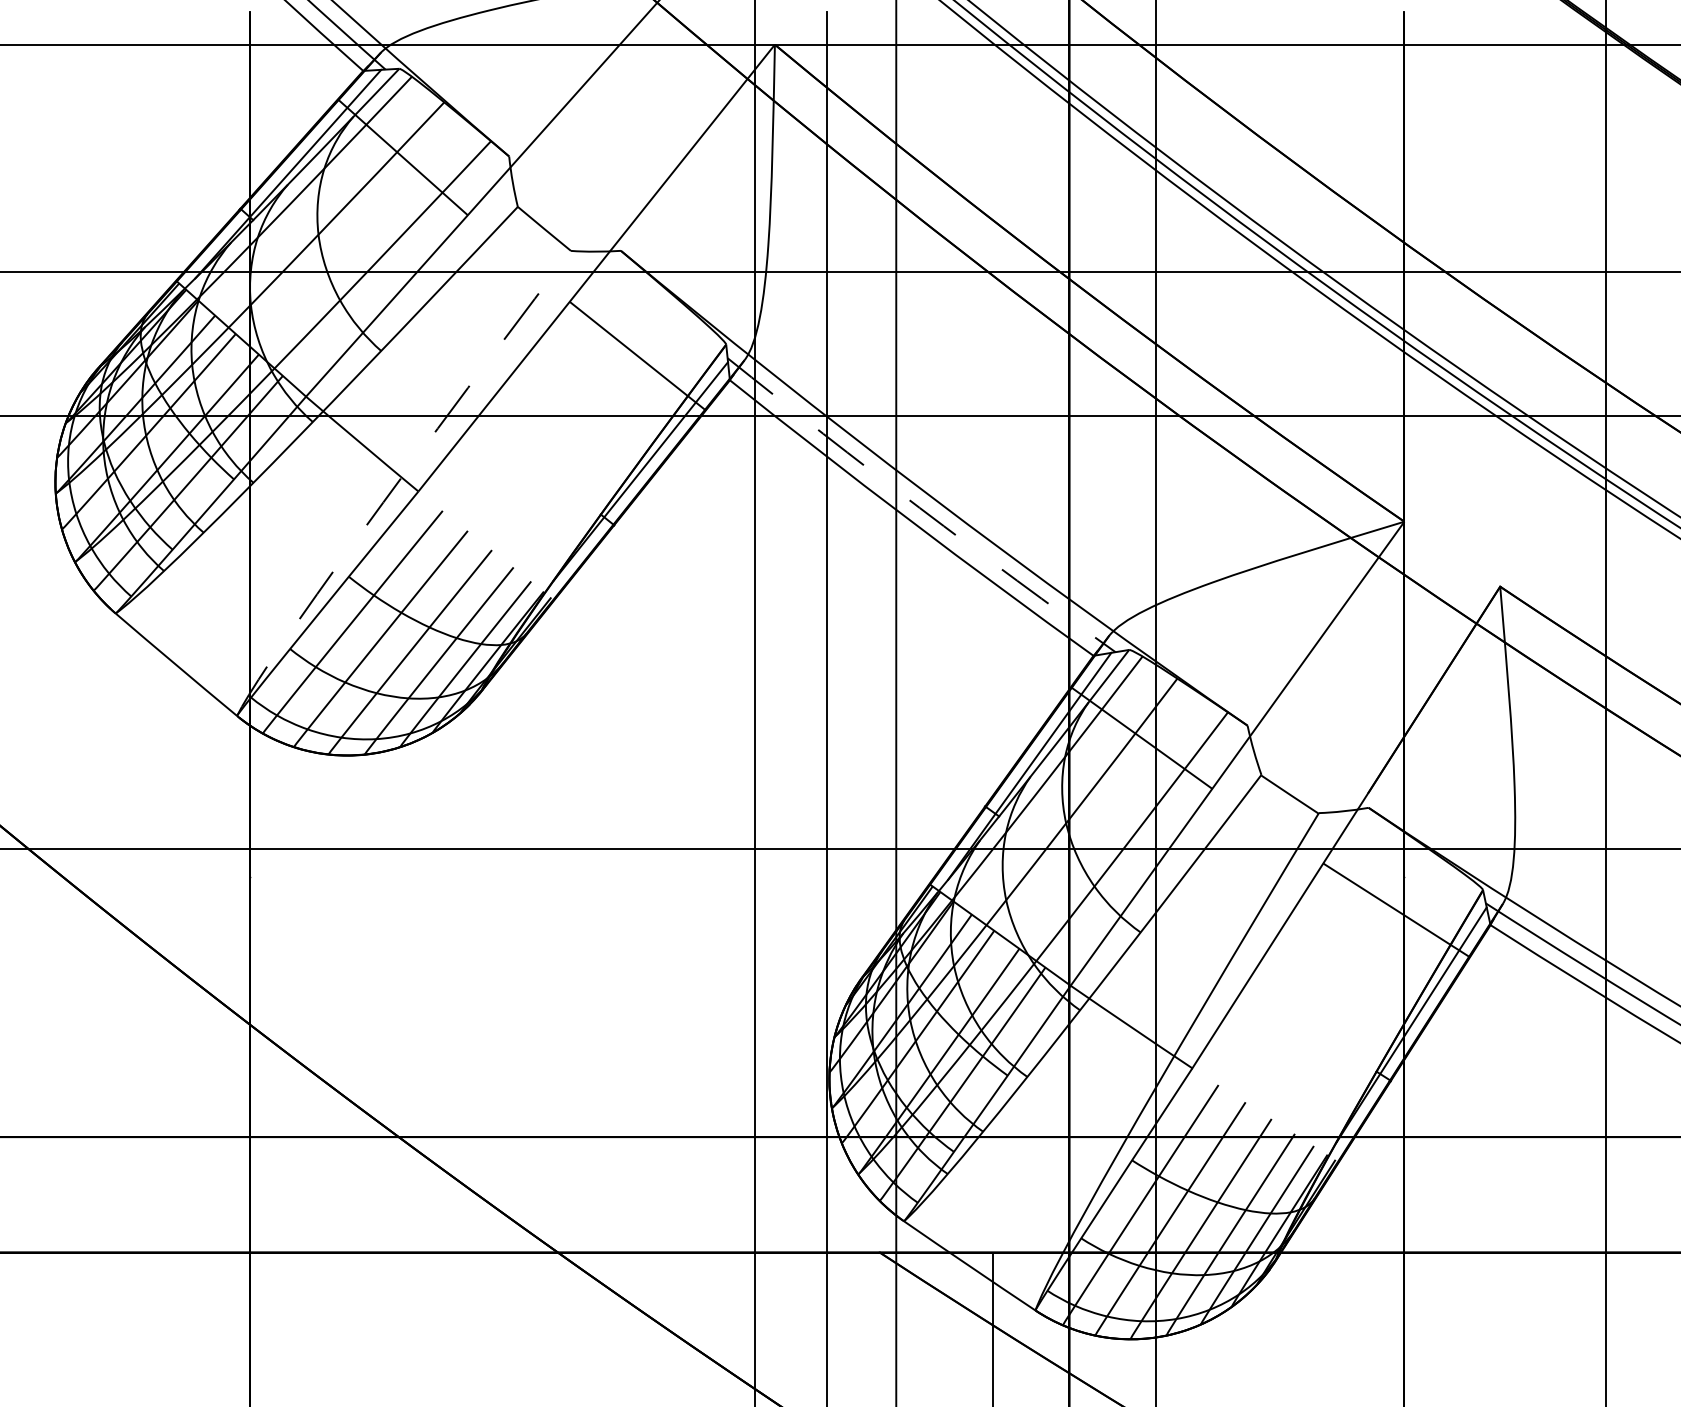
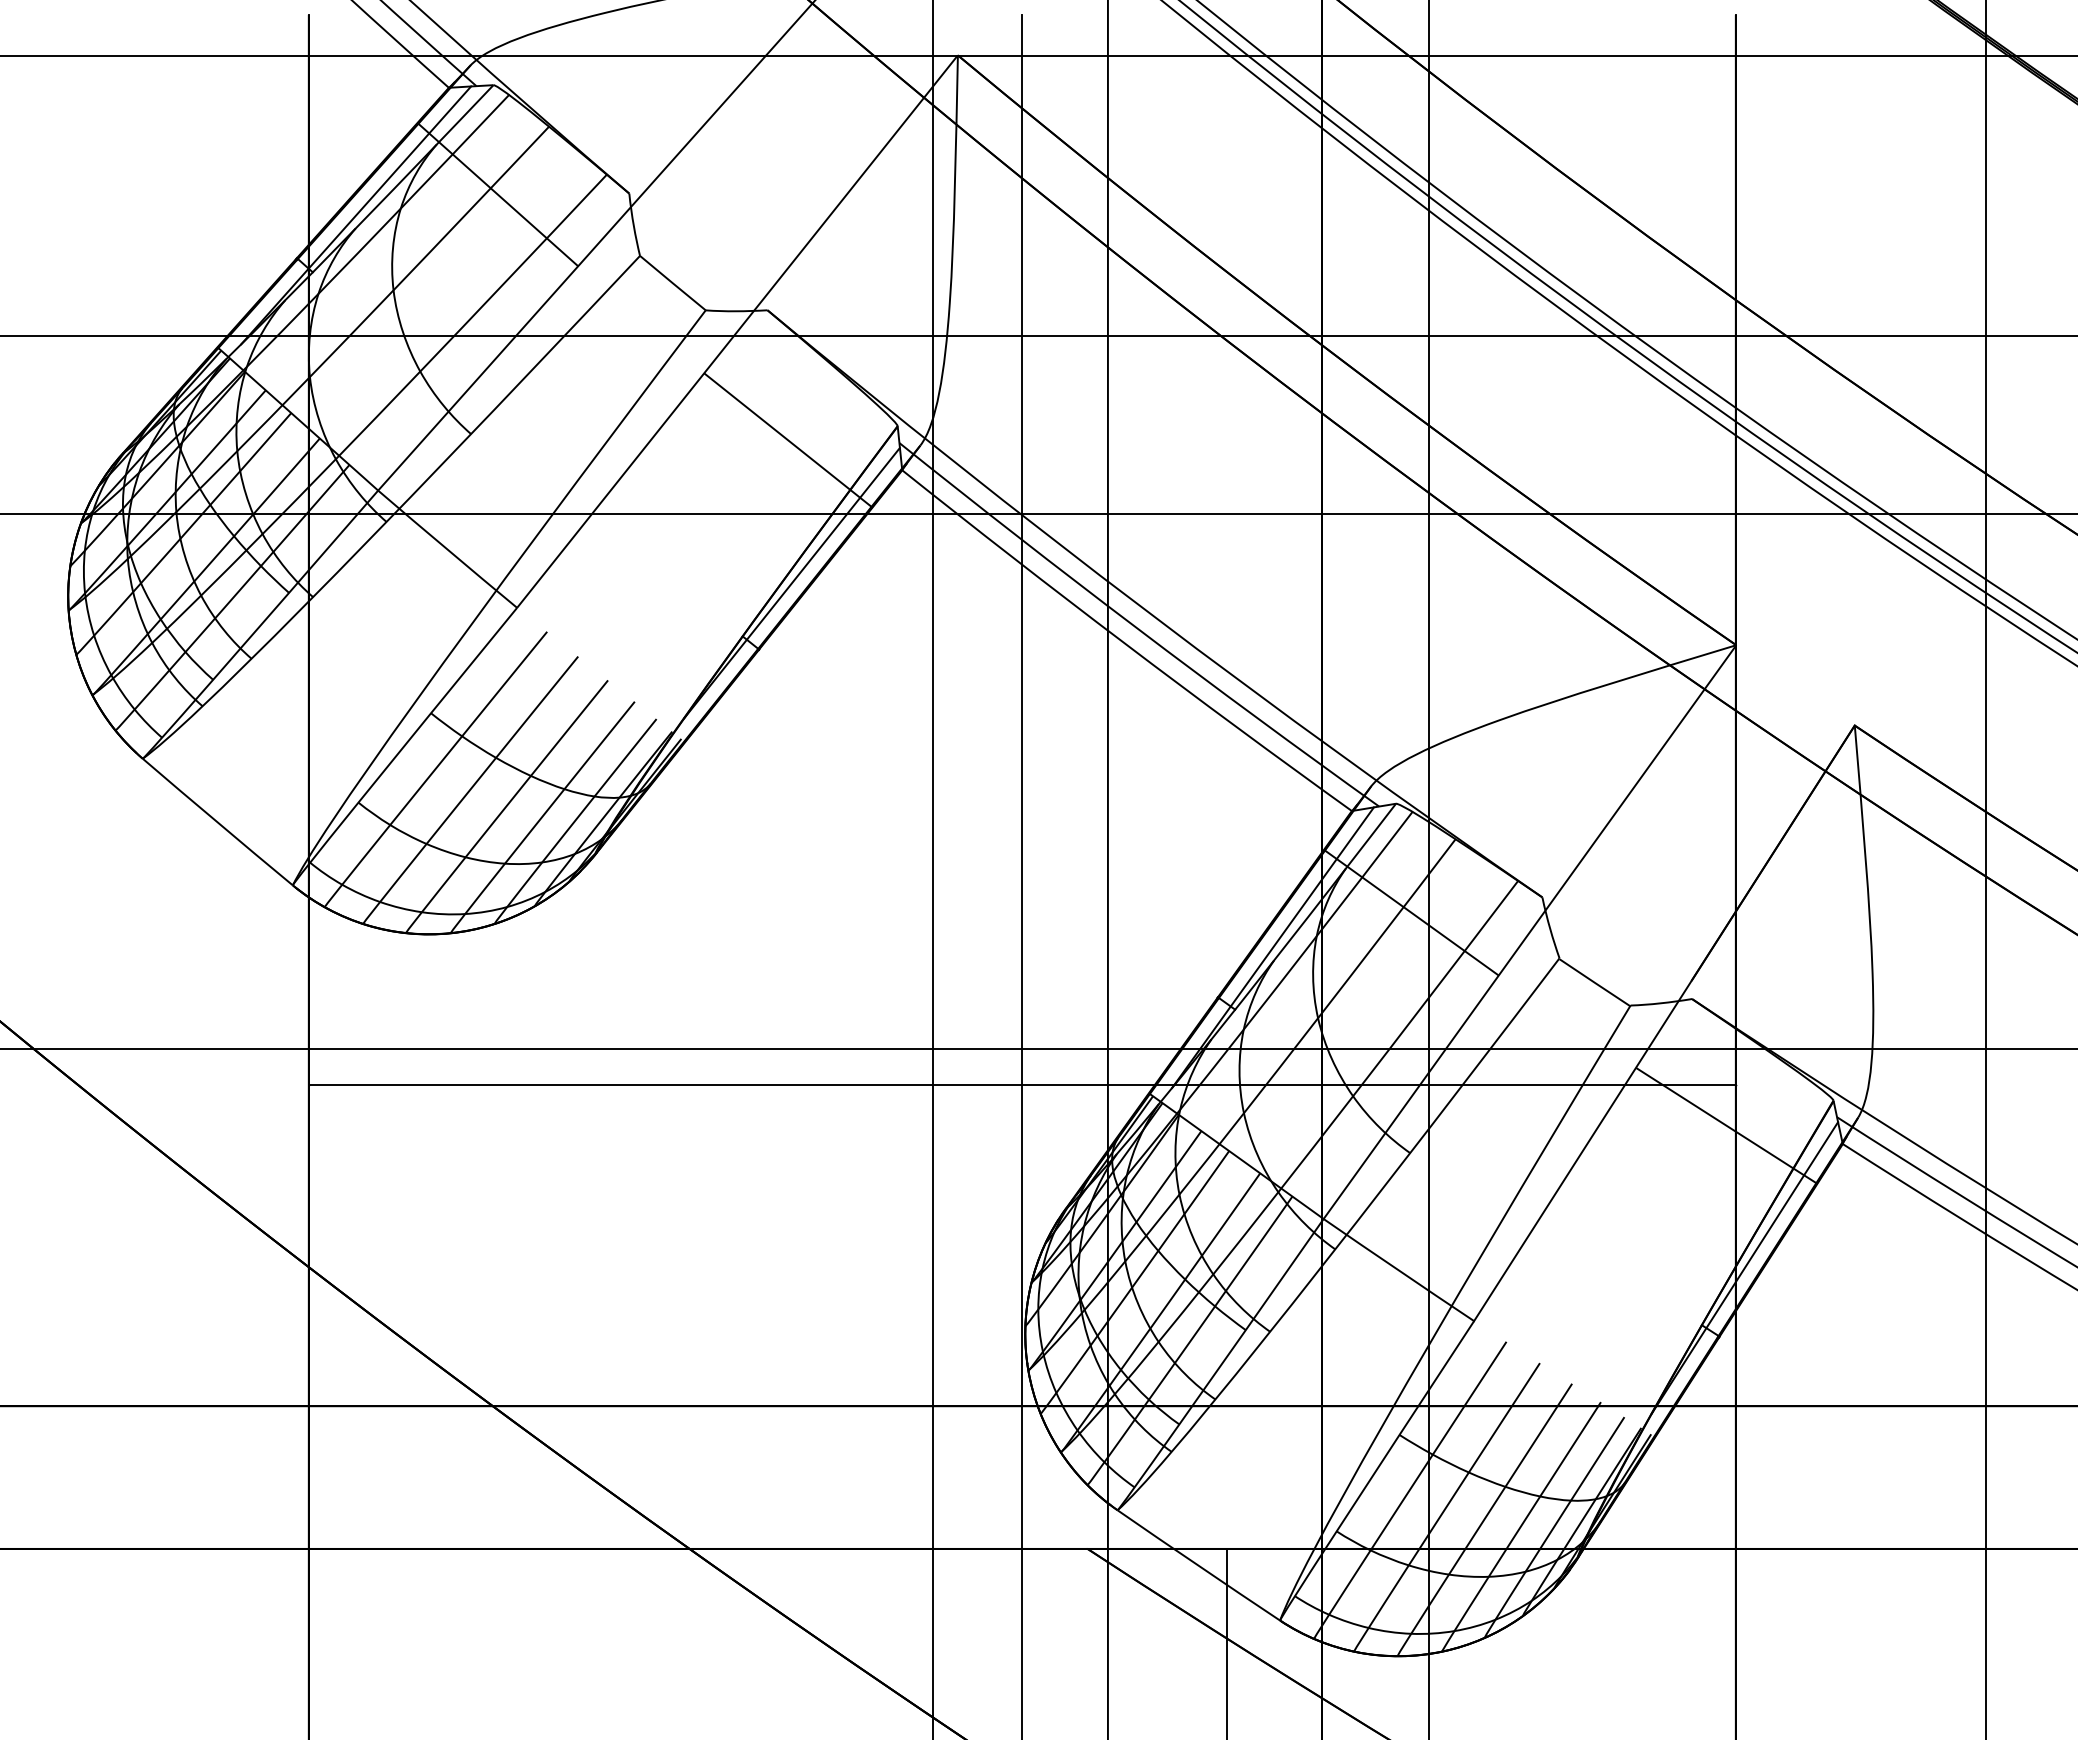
arc: (396, 485) -> (489, 600), dashed -> solid
arc: (919, 508) -> (1136, 628), dashed -> solid
line: (826, 877) -> (1021, 1085), added

